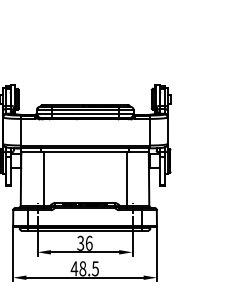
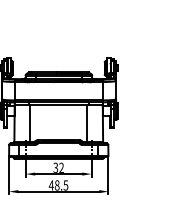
text: (89, 242) -> (61, 167), 36 -> 32

